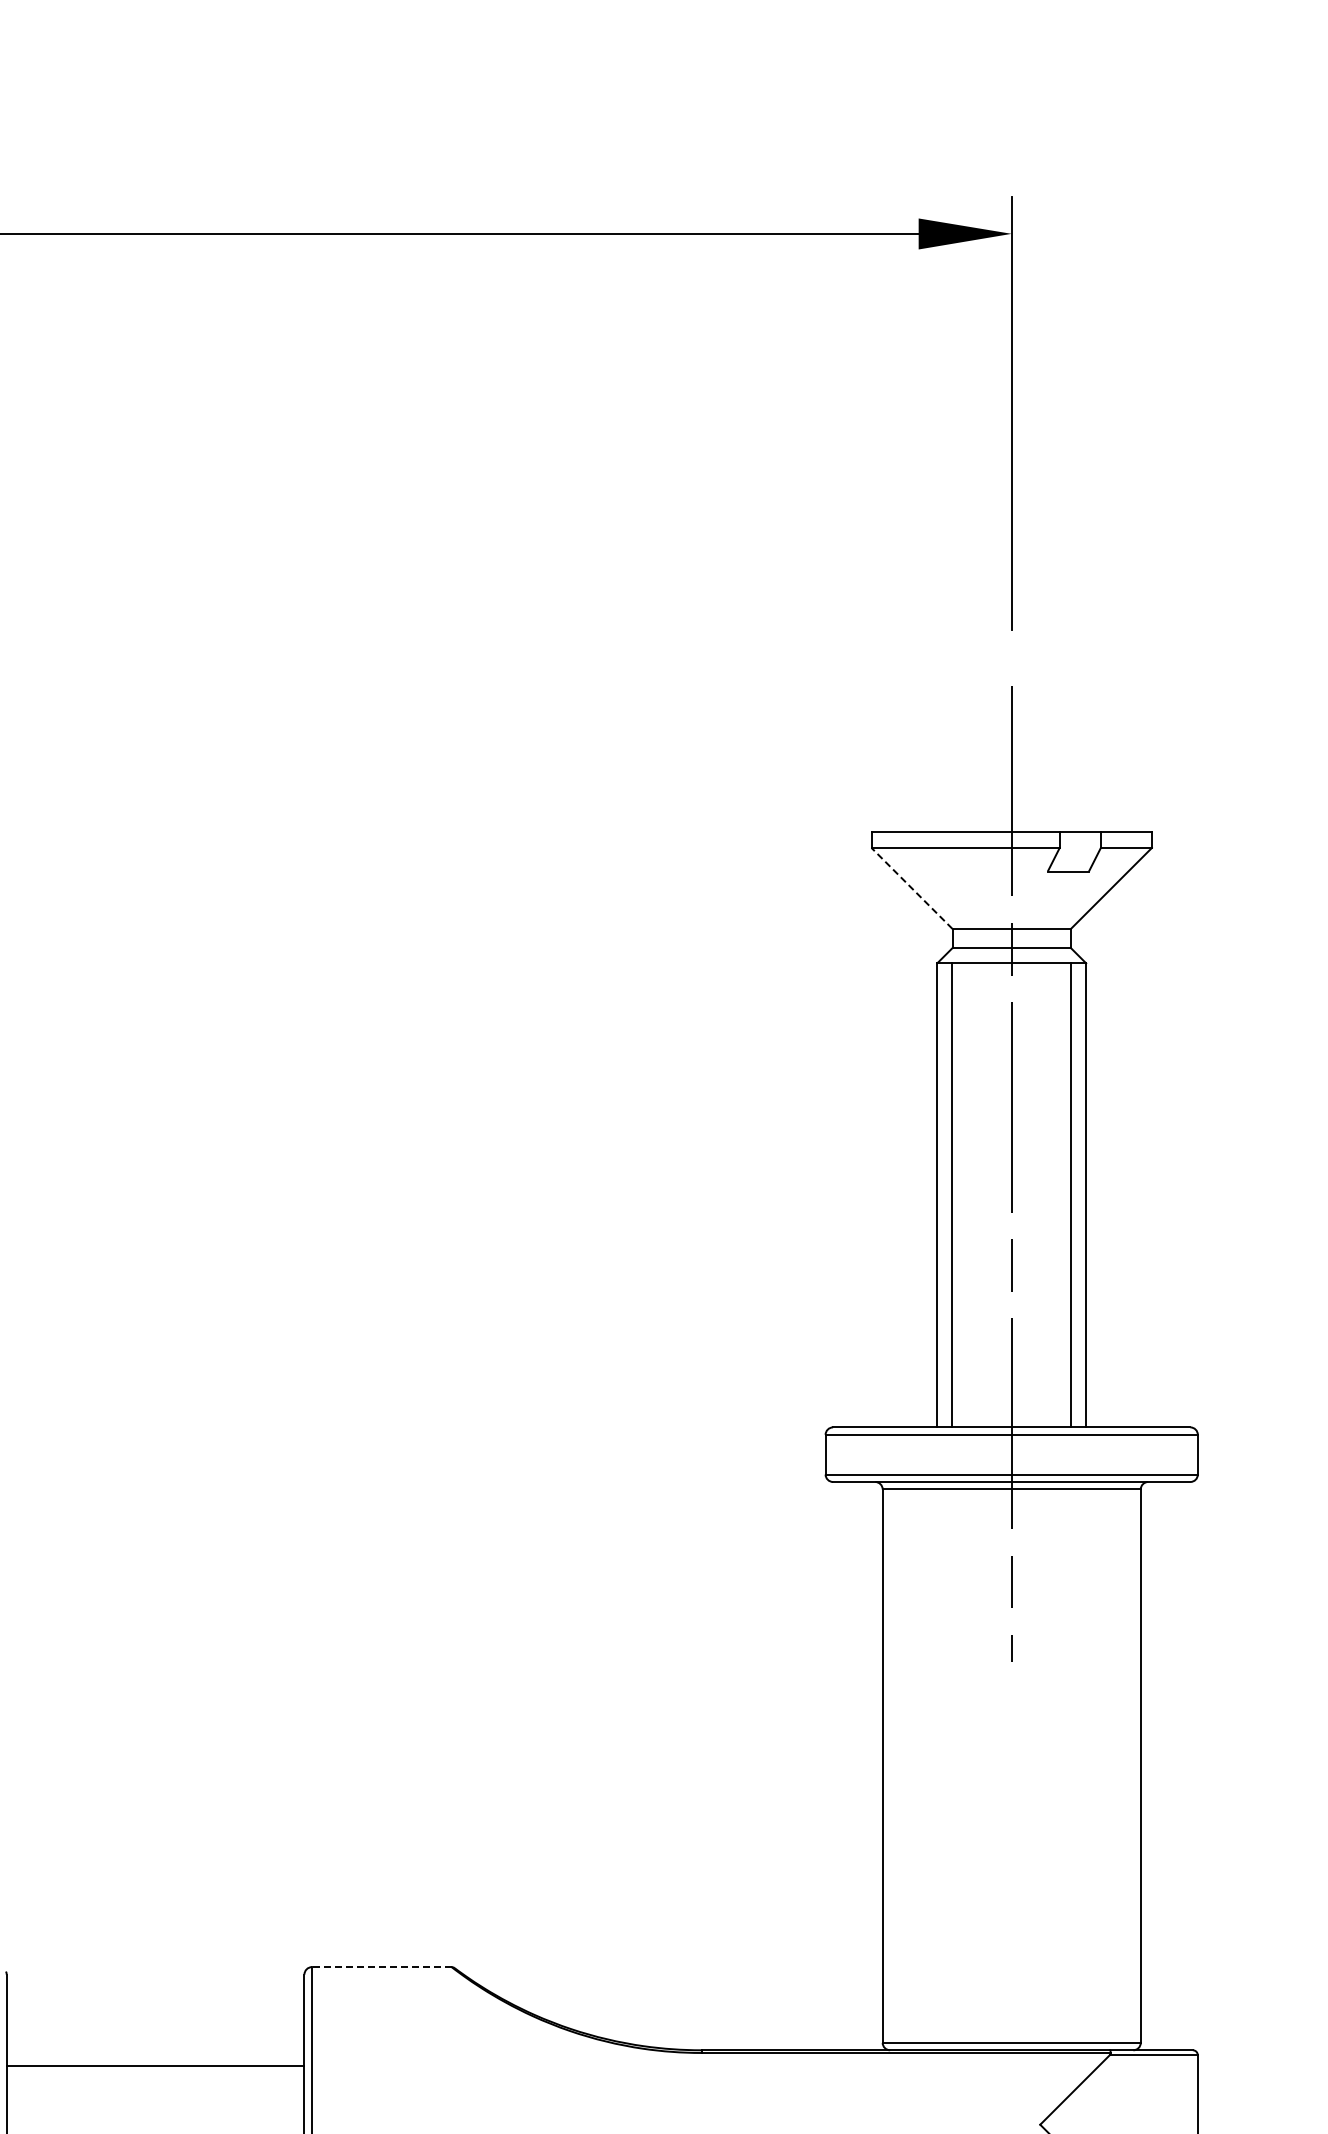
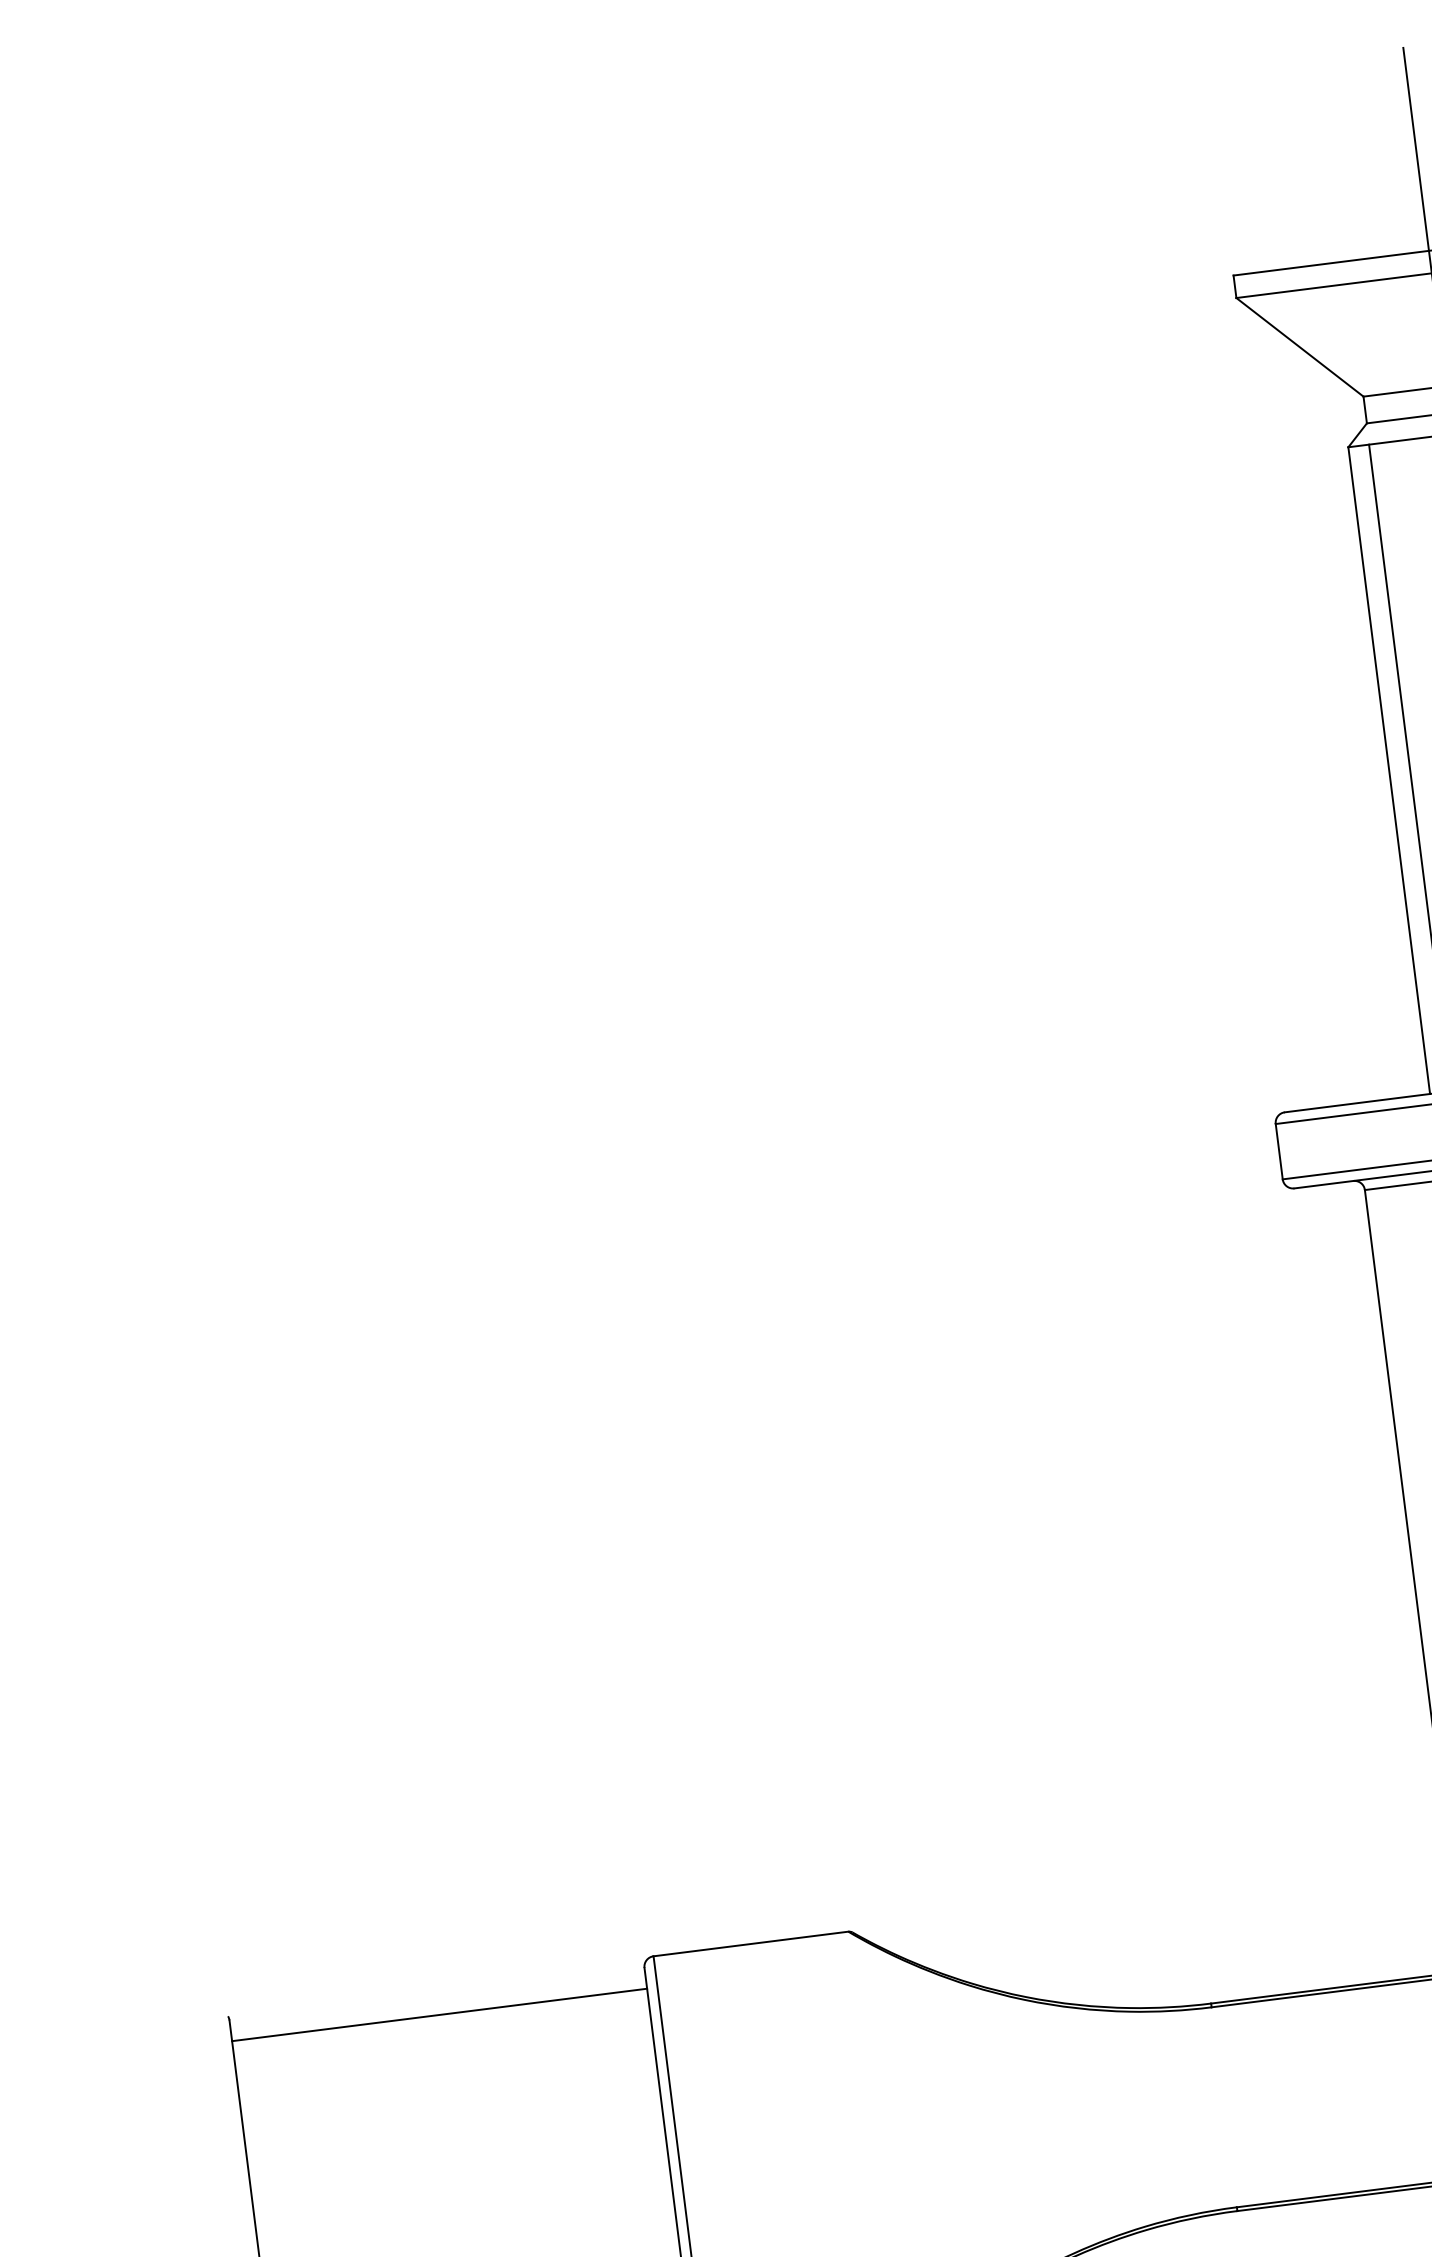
line: (911, 888) -> (1299, 347), dashed -> solid
line: (381, 1967) -> (750, 1944), dashed -> solid
line: (155, 2066) -> (439, 2014), moved

